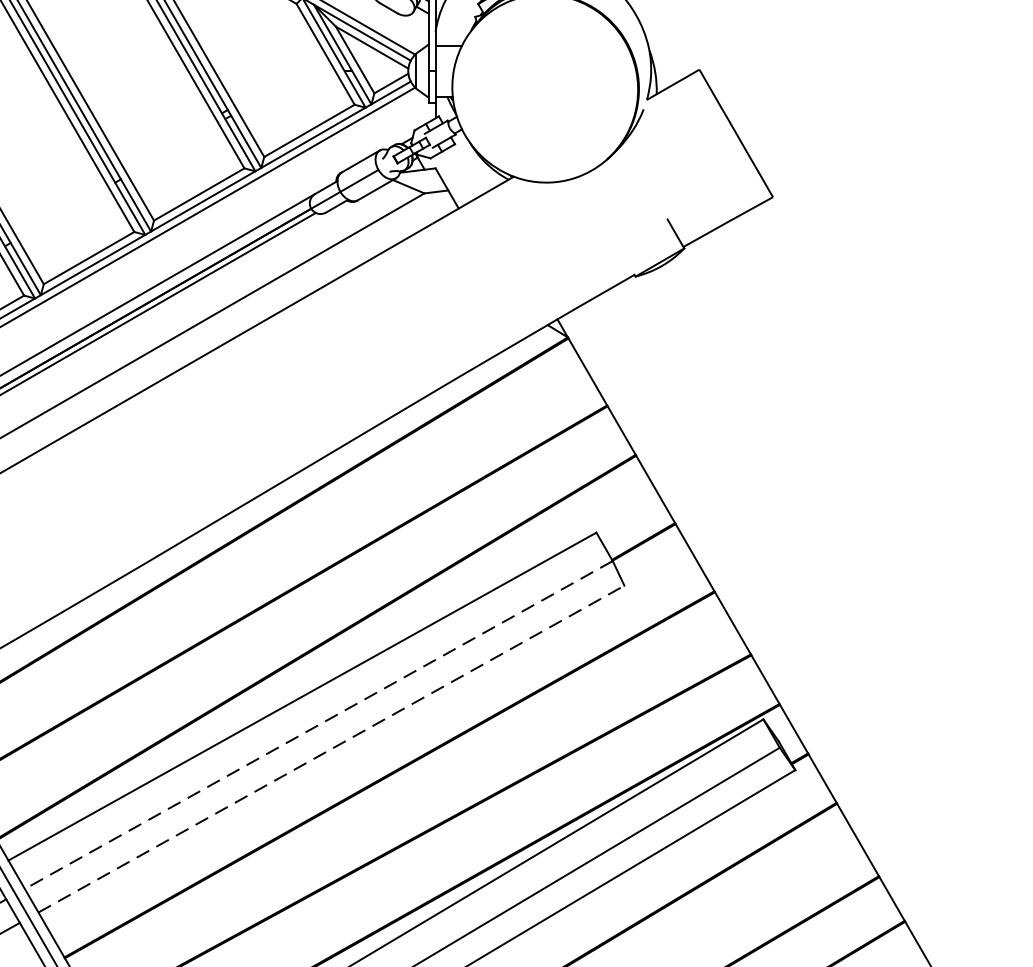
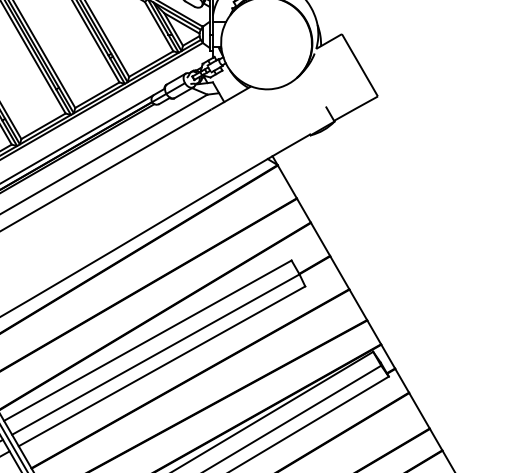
line: (318, 724) -> (155, 354), dashed -> solid
line: (332, 749) -> (162, 366), dashed -> solid

